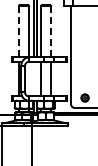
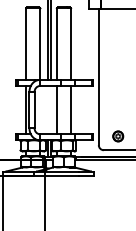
line: (19, 31) -> (26, 43), dashed -> solid
line: (51, 31) -> (71, 43), dashed -> solid

